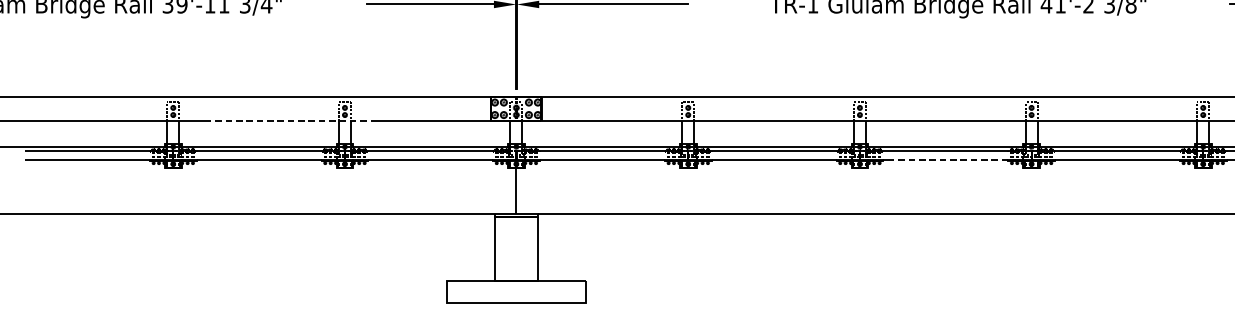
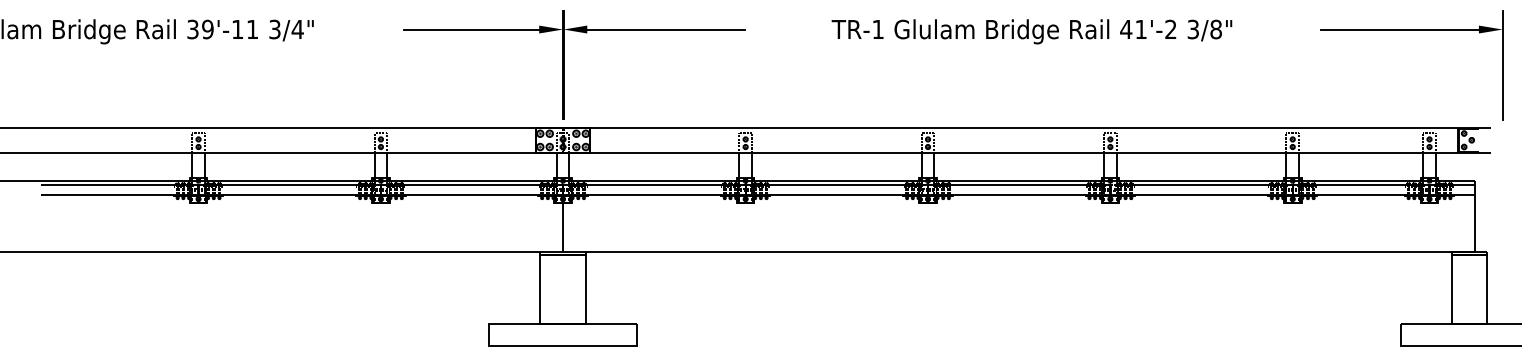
line: (290, 121) -> (323, 153), dashed -> solid
line: (949, 160) -> (1023, 195), dashed -> solid

